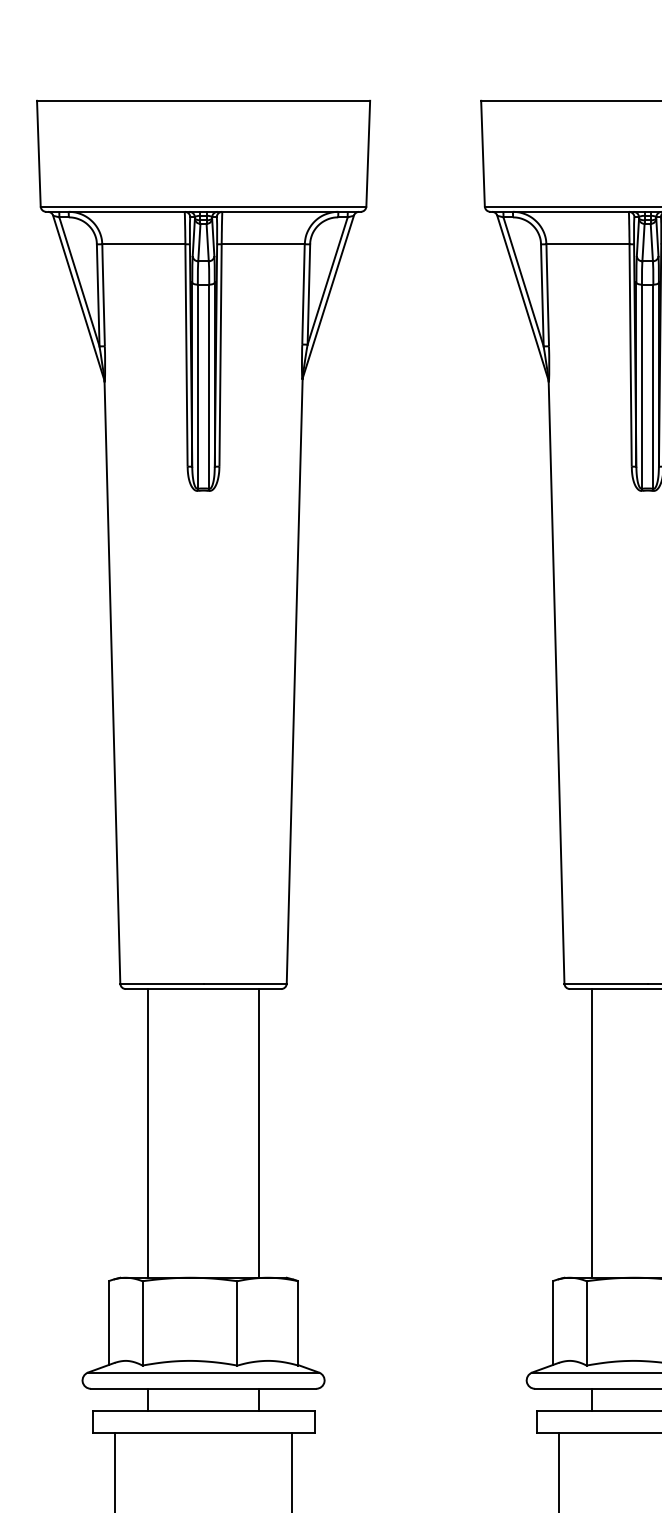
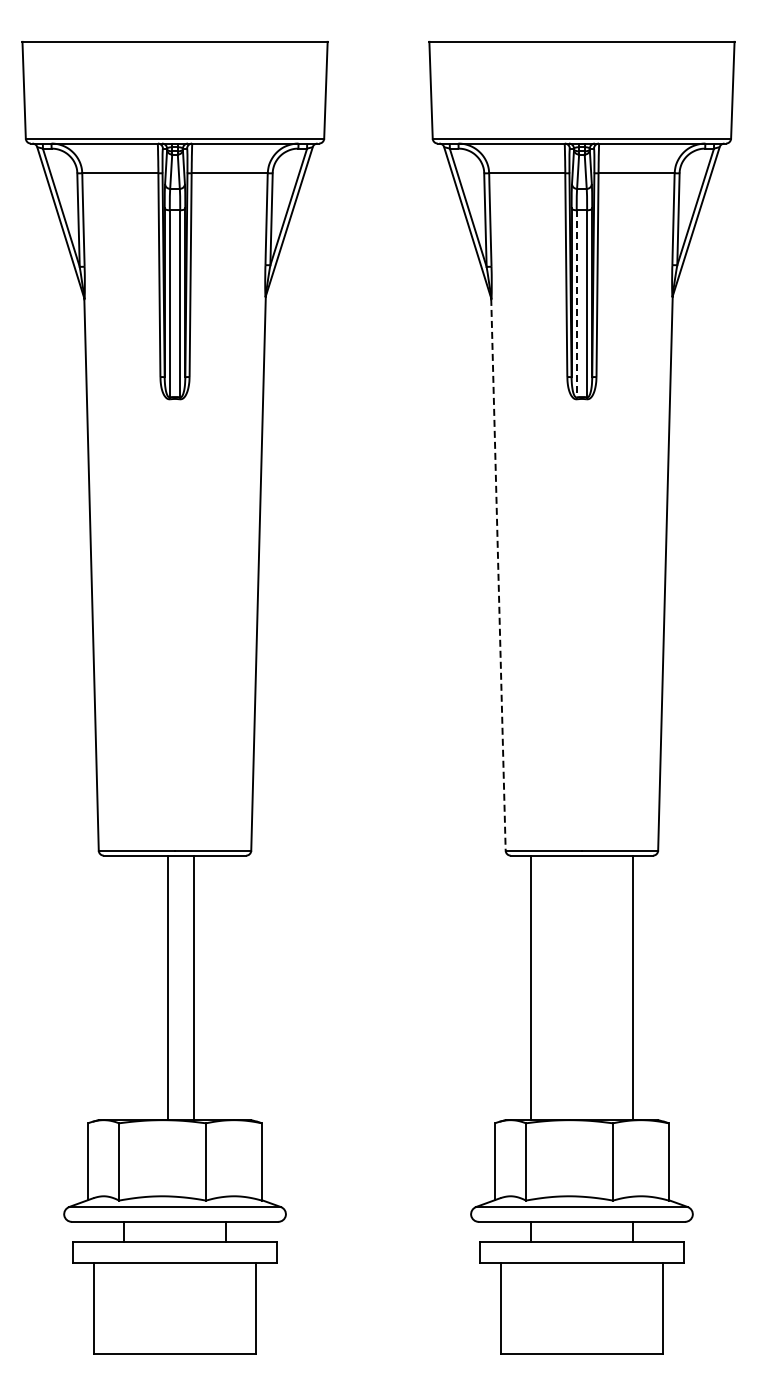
line: (641, 387) -> (576, 304), solid -> dashed
line: (556, 682) -> (498, 574), solid -> dashed
line: (148, 1132) -> (168, 987), moved
line: (258, 1132) -> (193, 987), moved

